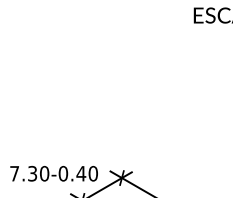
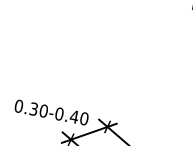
text: (14, 173) -> (18, 106), 7.30-0.40 -> 0.30-0.40

